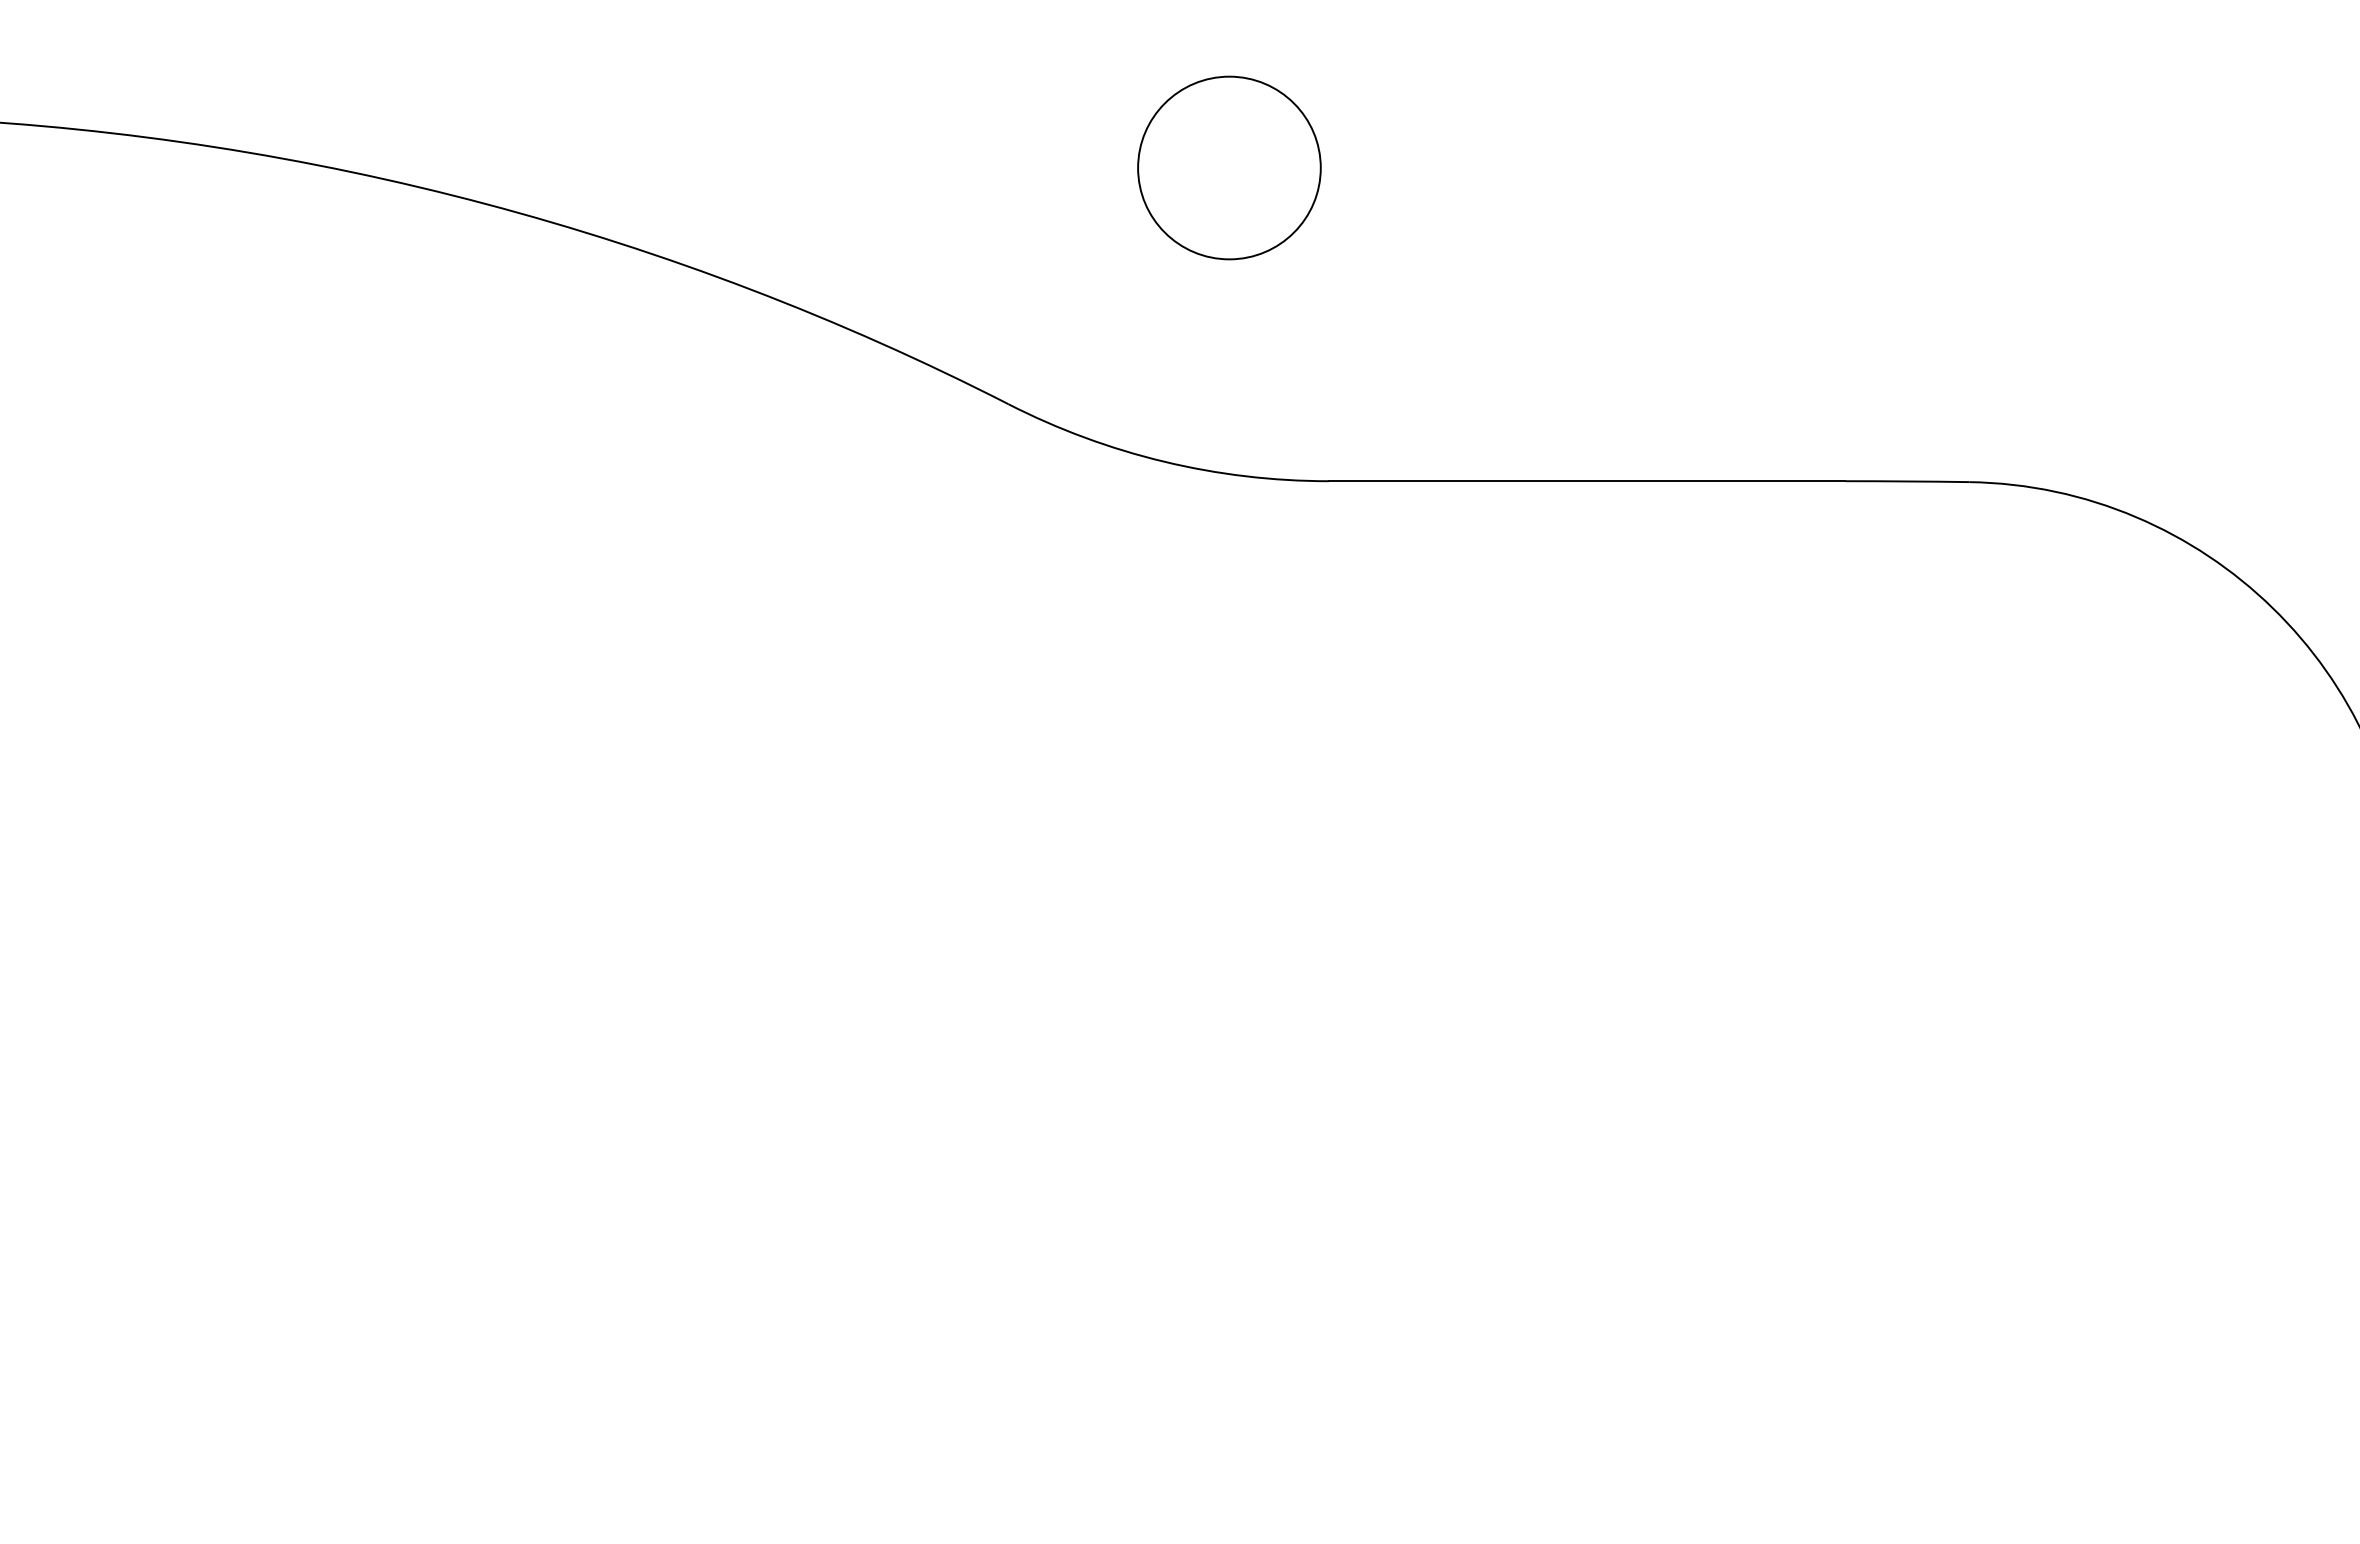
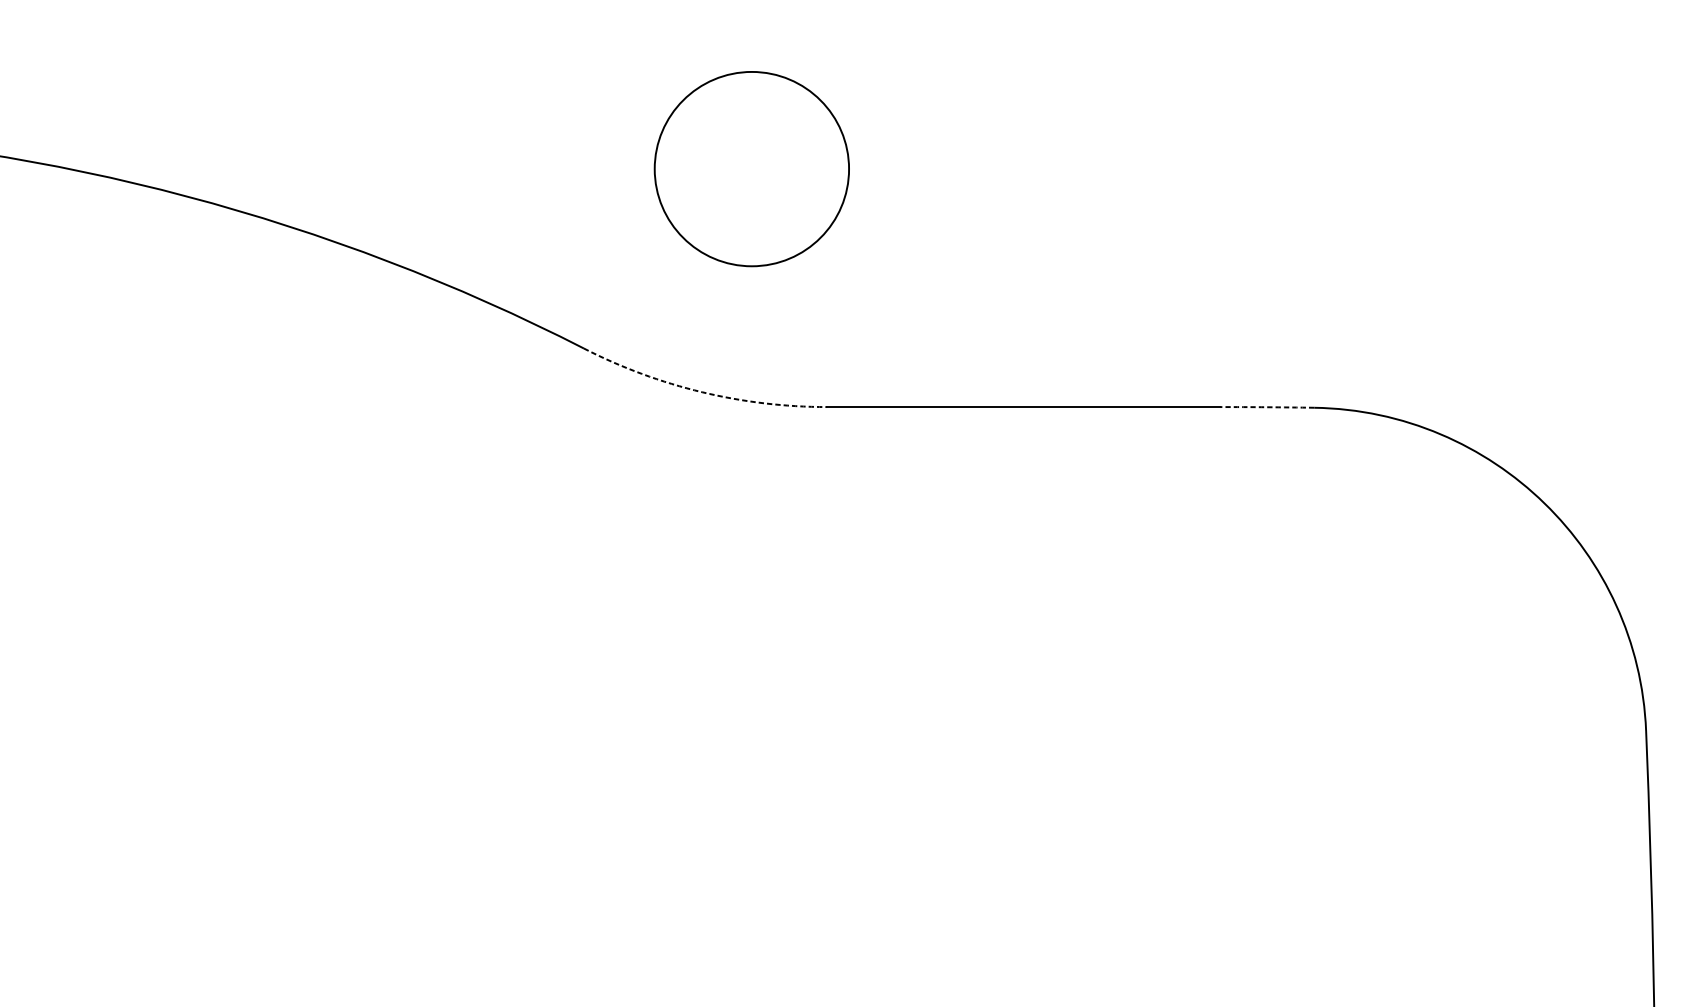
circle: (1229, 167) -> (751, 168), size x1.4
arc: (1163, 461) -> (701, 392), solid -> dashed
arc: (1907, 481) -> (1267, 407), solid -> dashed

